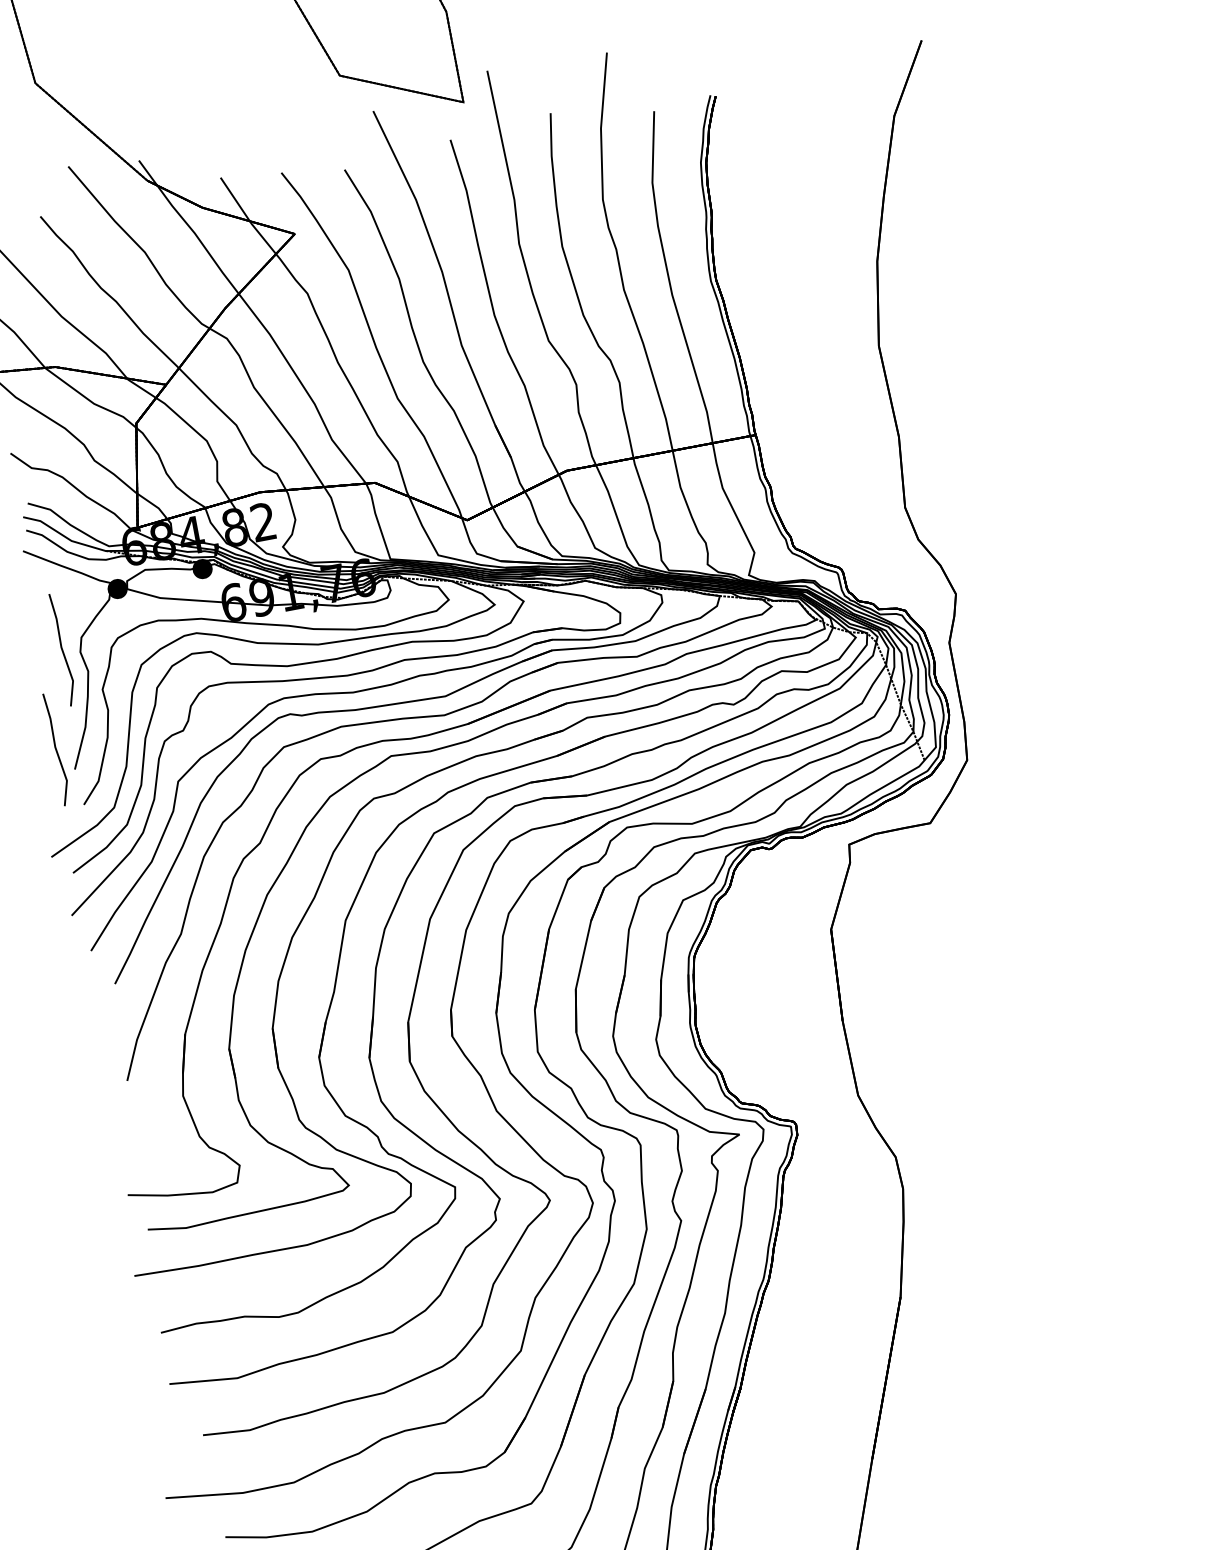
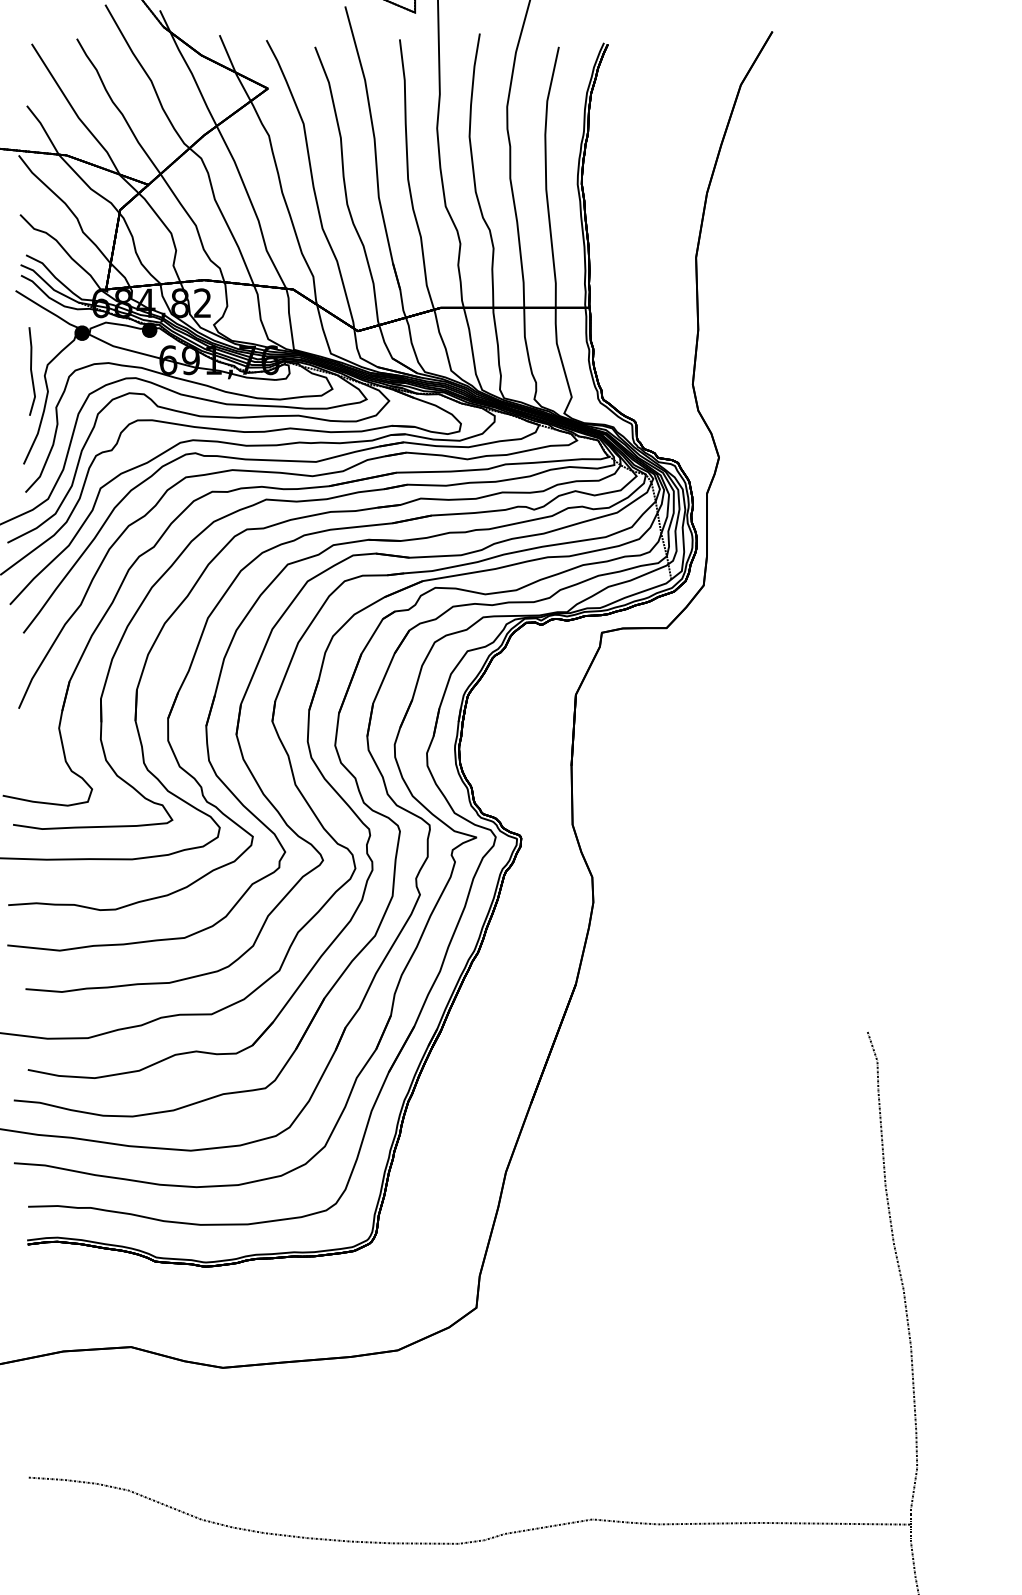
line: (56, 749) -> (12, 446), removed

